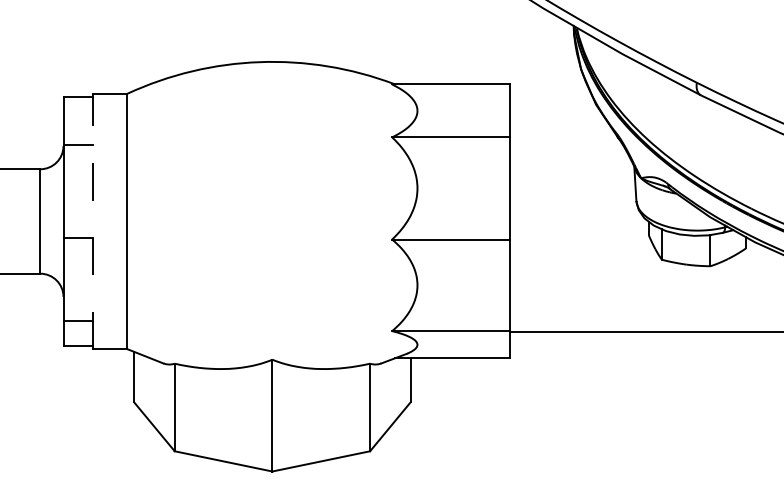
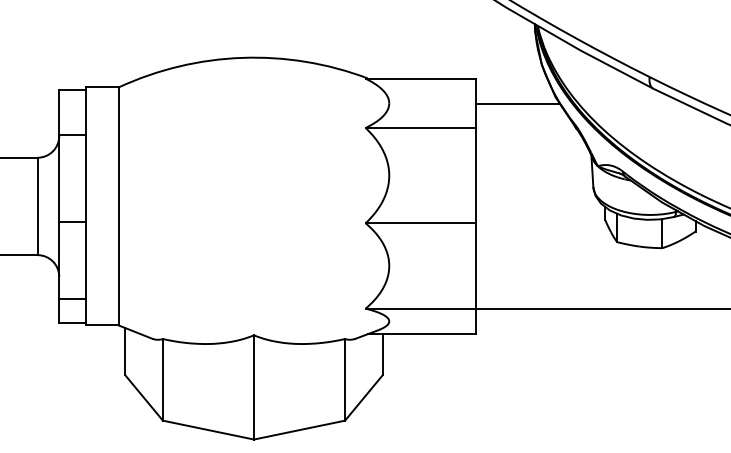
line: (555, 111) -> (517, 103), added
line: (92, 221) -> (86, 206), dashed -> solid

